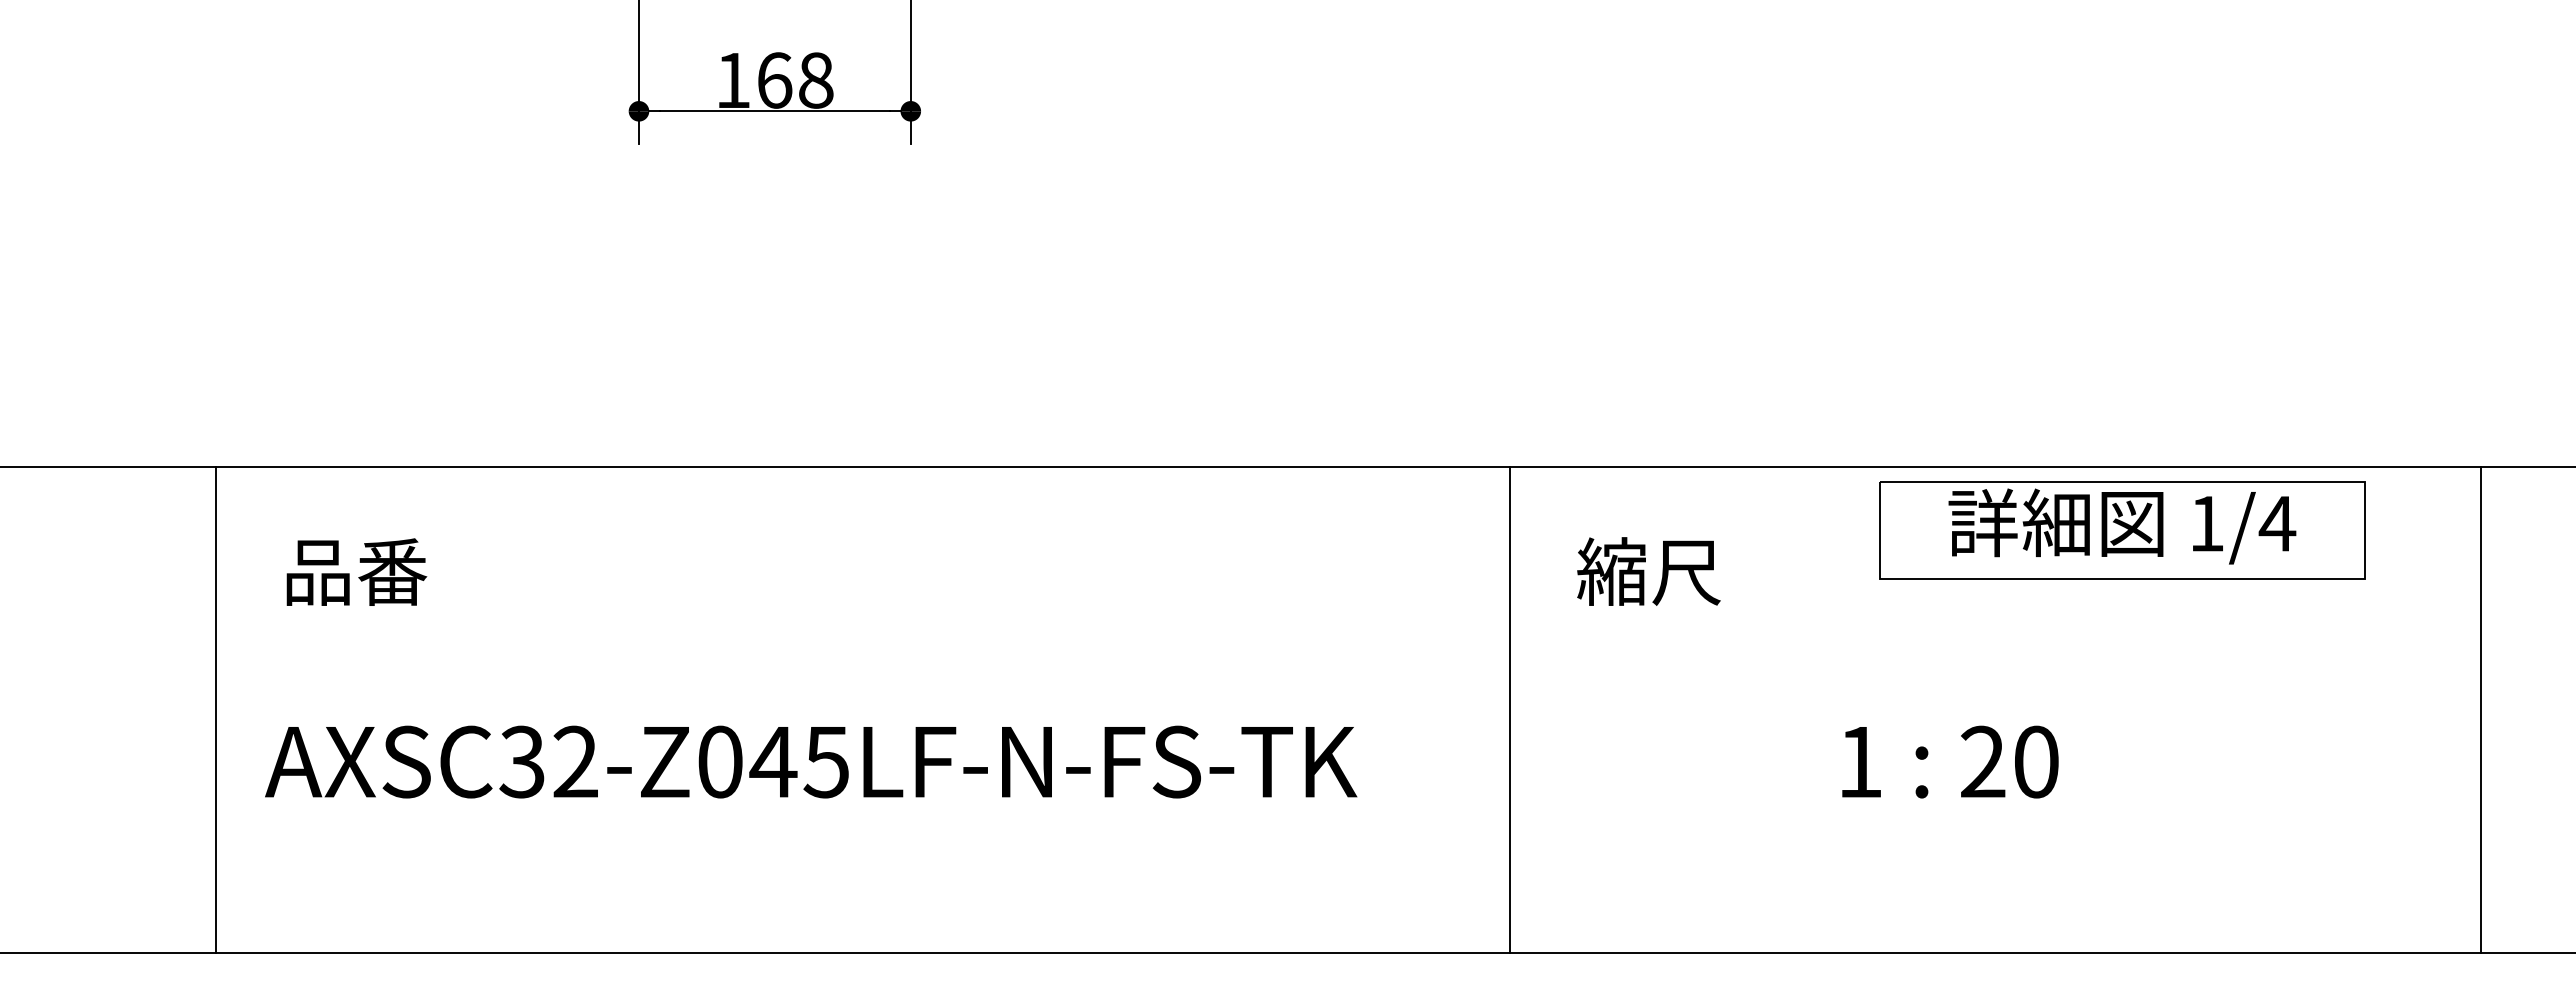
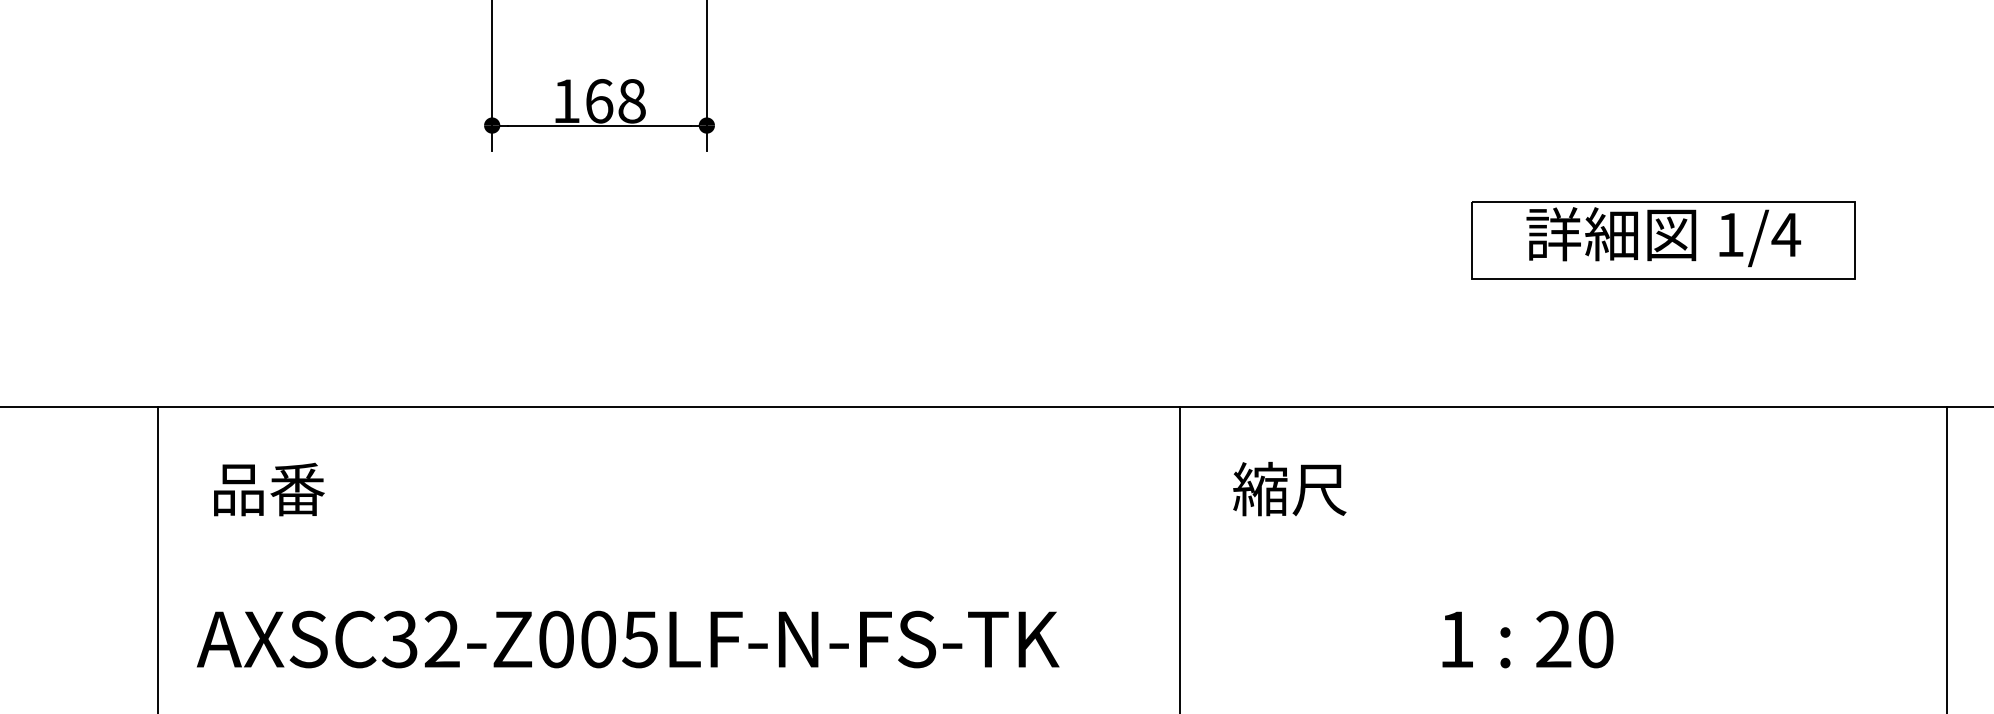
part: (2122, 530) -> (1663, 240), moved
text: (773, 761) -> (598, 639), AXSC32-Z045LF-N-FS-TK -> AXSC32-Z005LF-N-FS-TK

